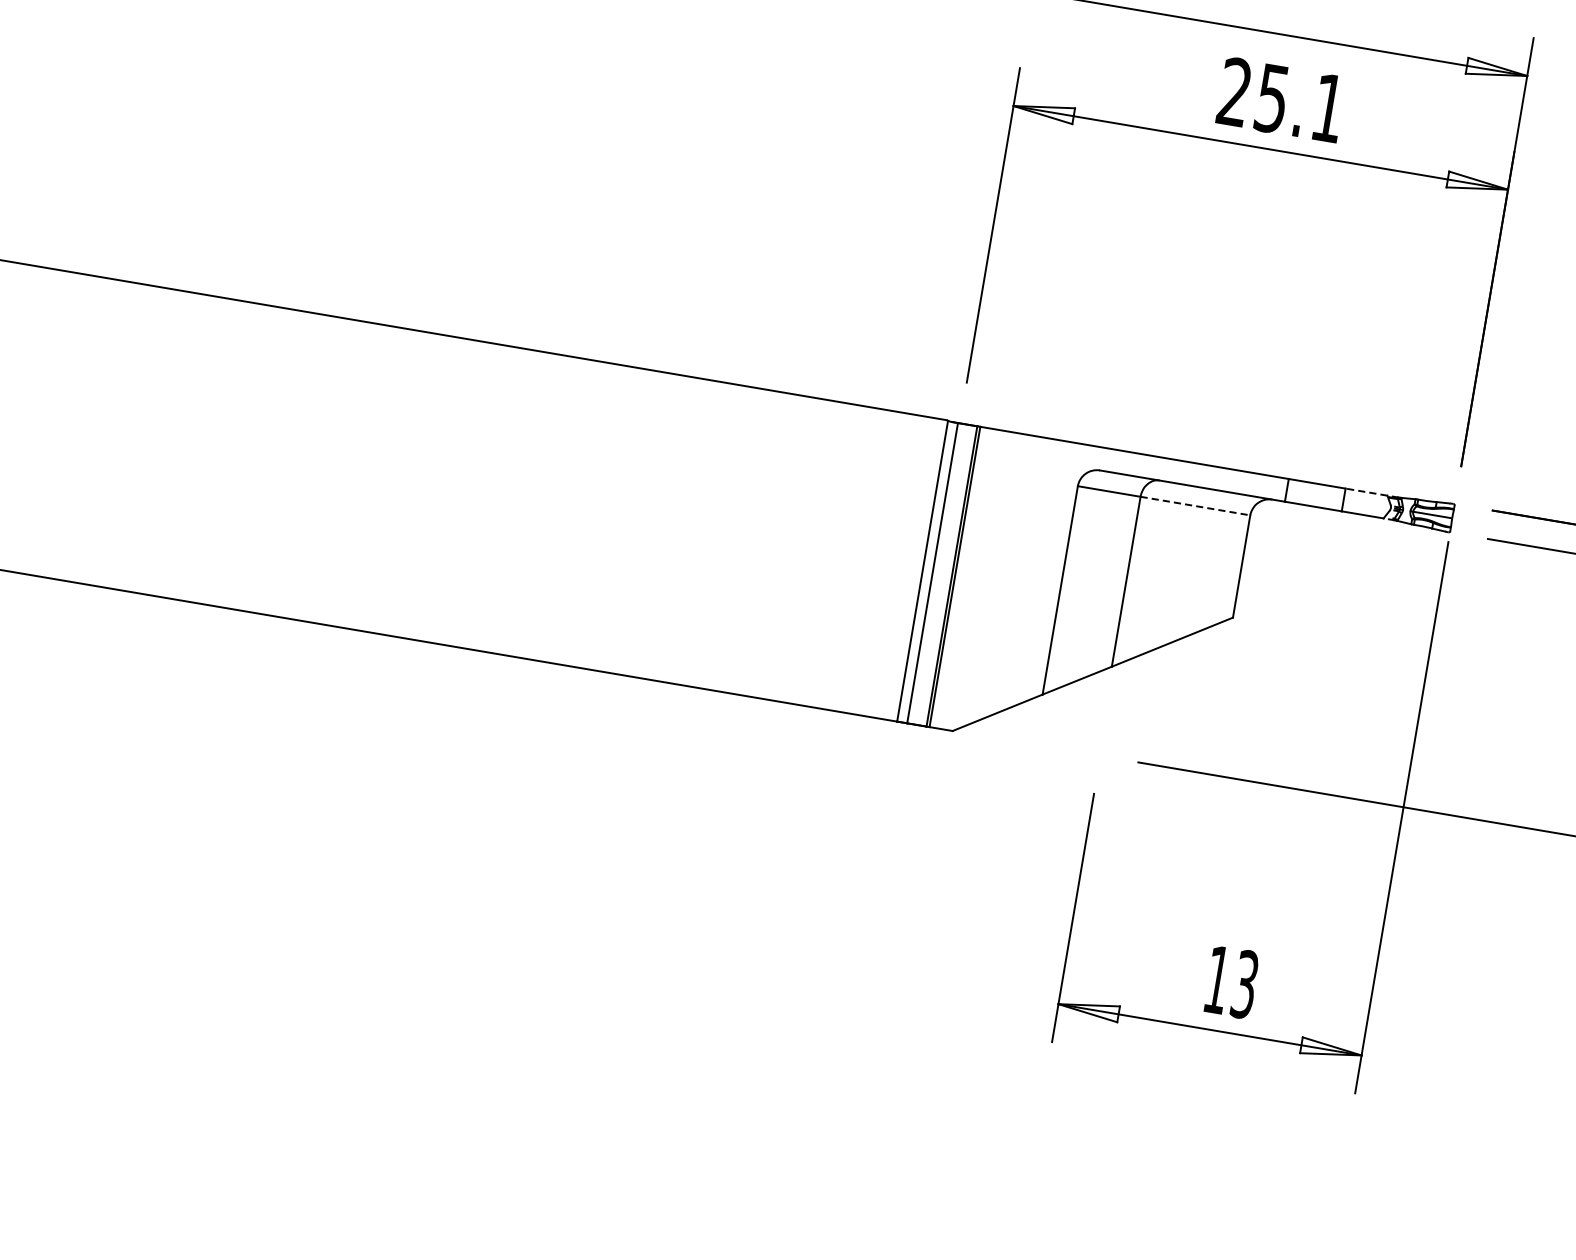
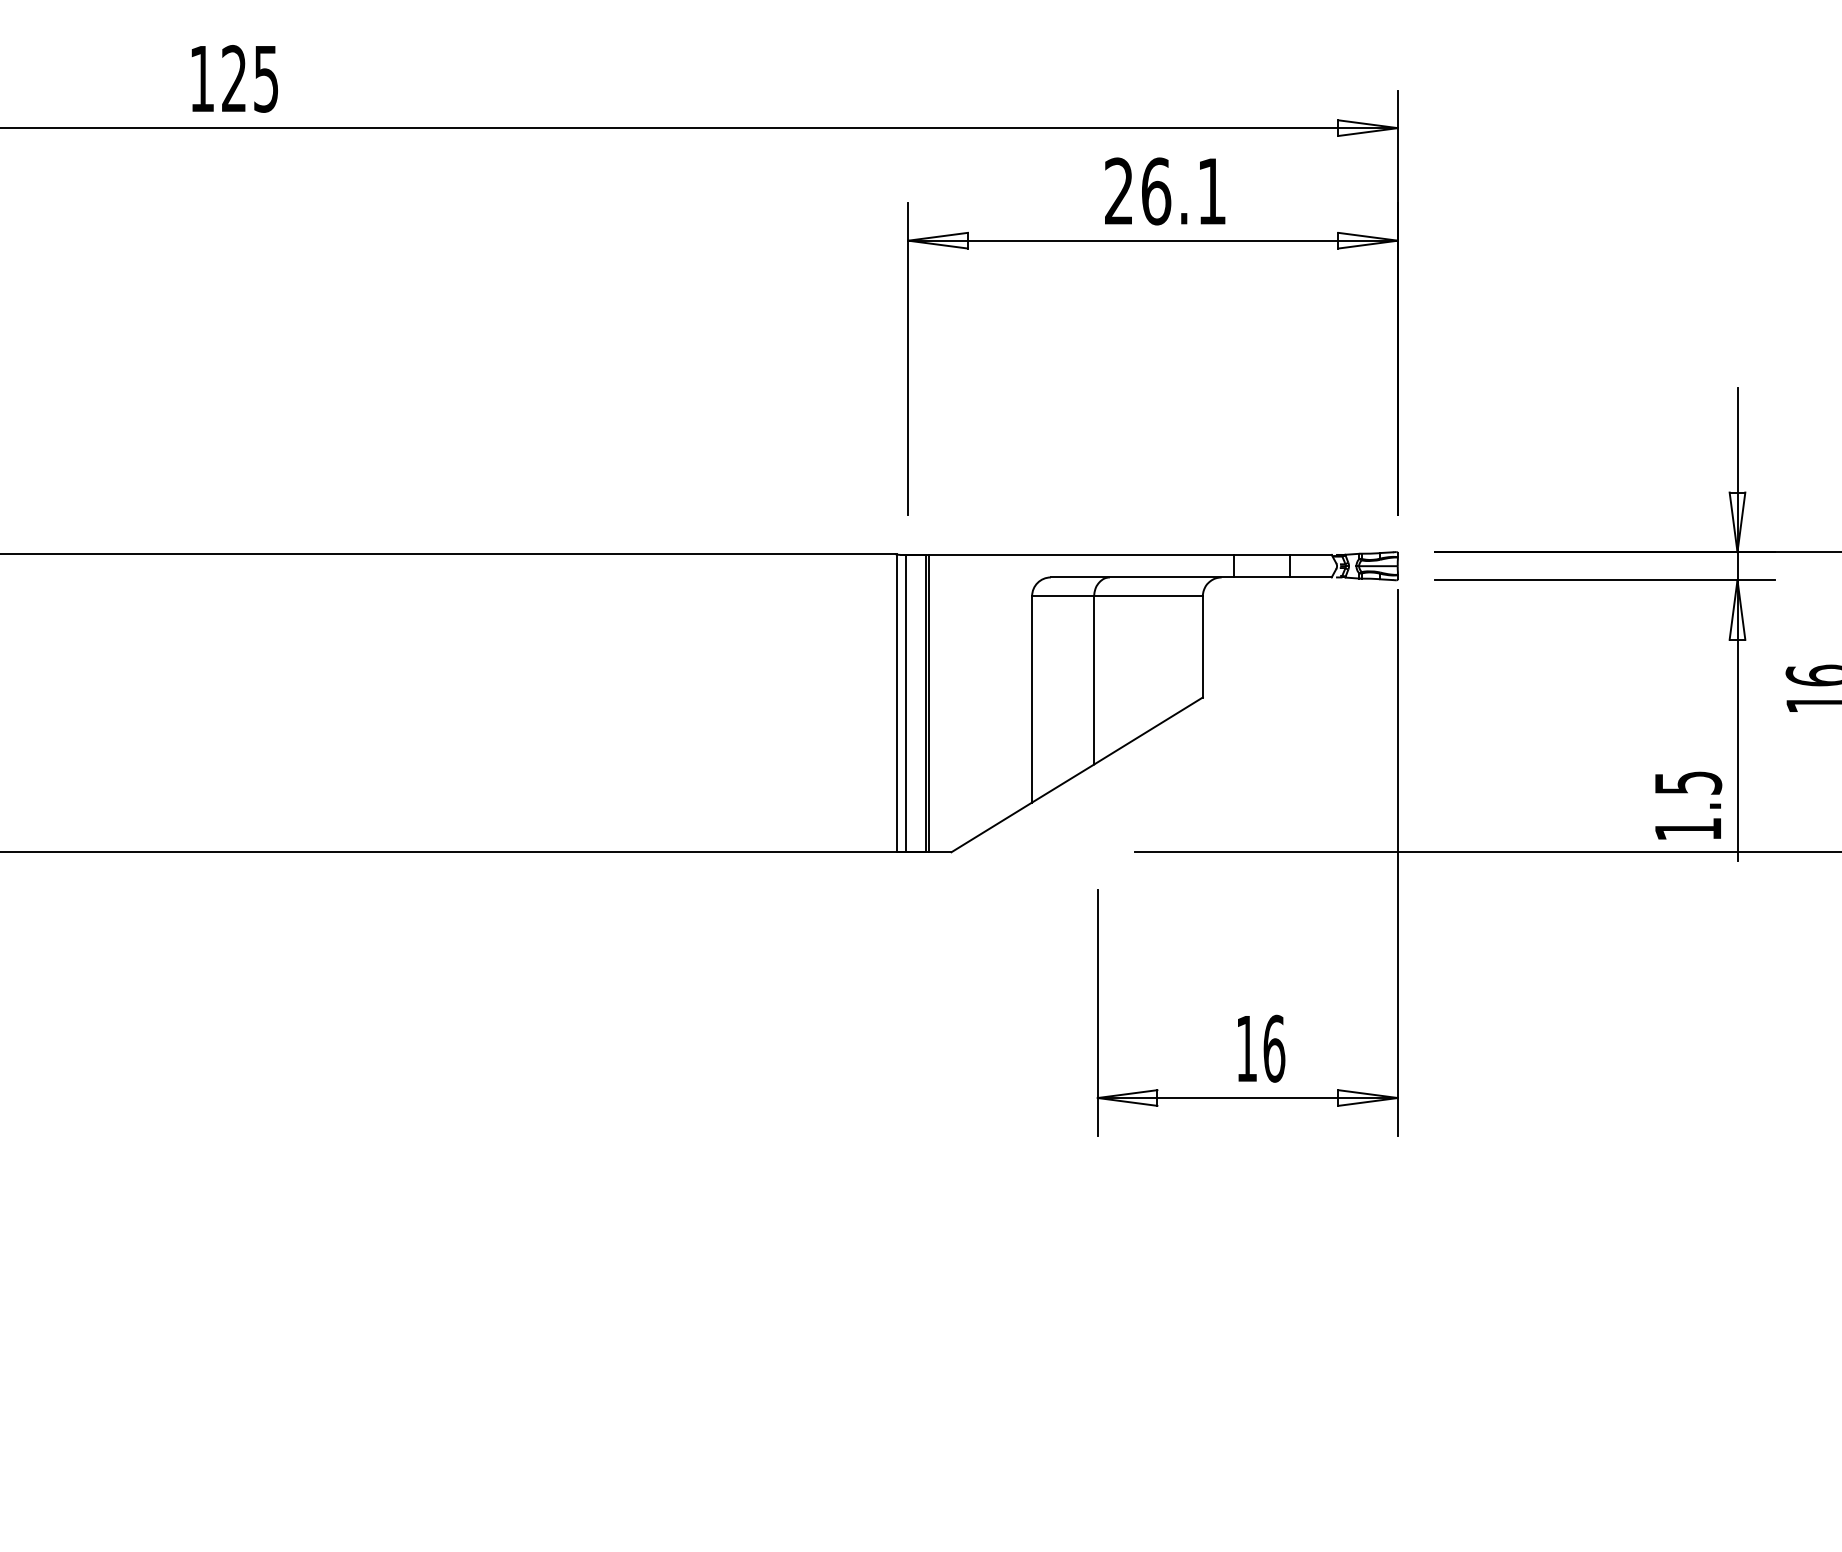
text: (1272, 98) -> (1156, 191), 25.1 -> 26.1
line: (1366, 491) -> (1310, 554), dashed -> solid
line: (1196, 506) -> (1149, 596), dashed -> solid
text: (1245, 984) -> (1274, 1048), 13 -> 16

